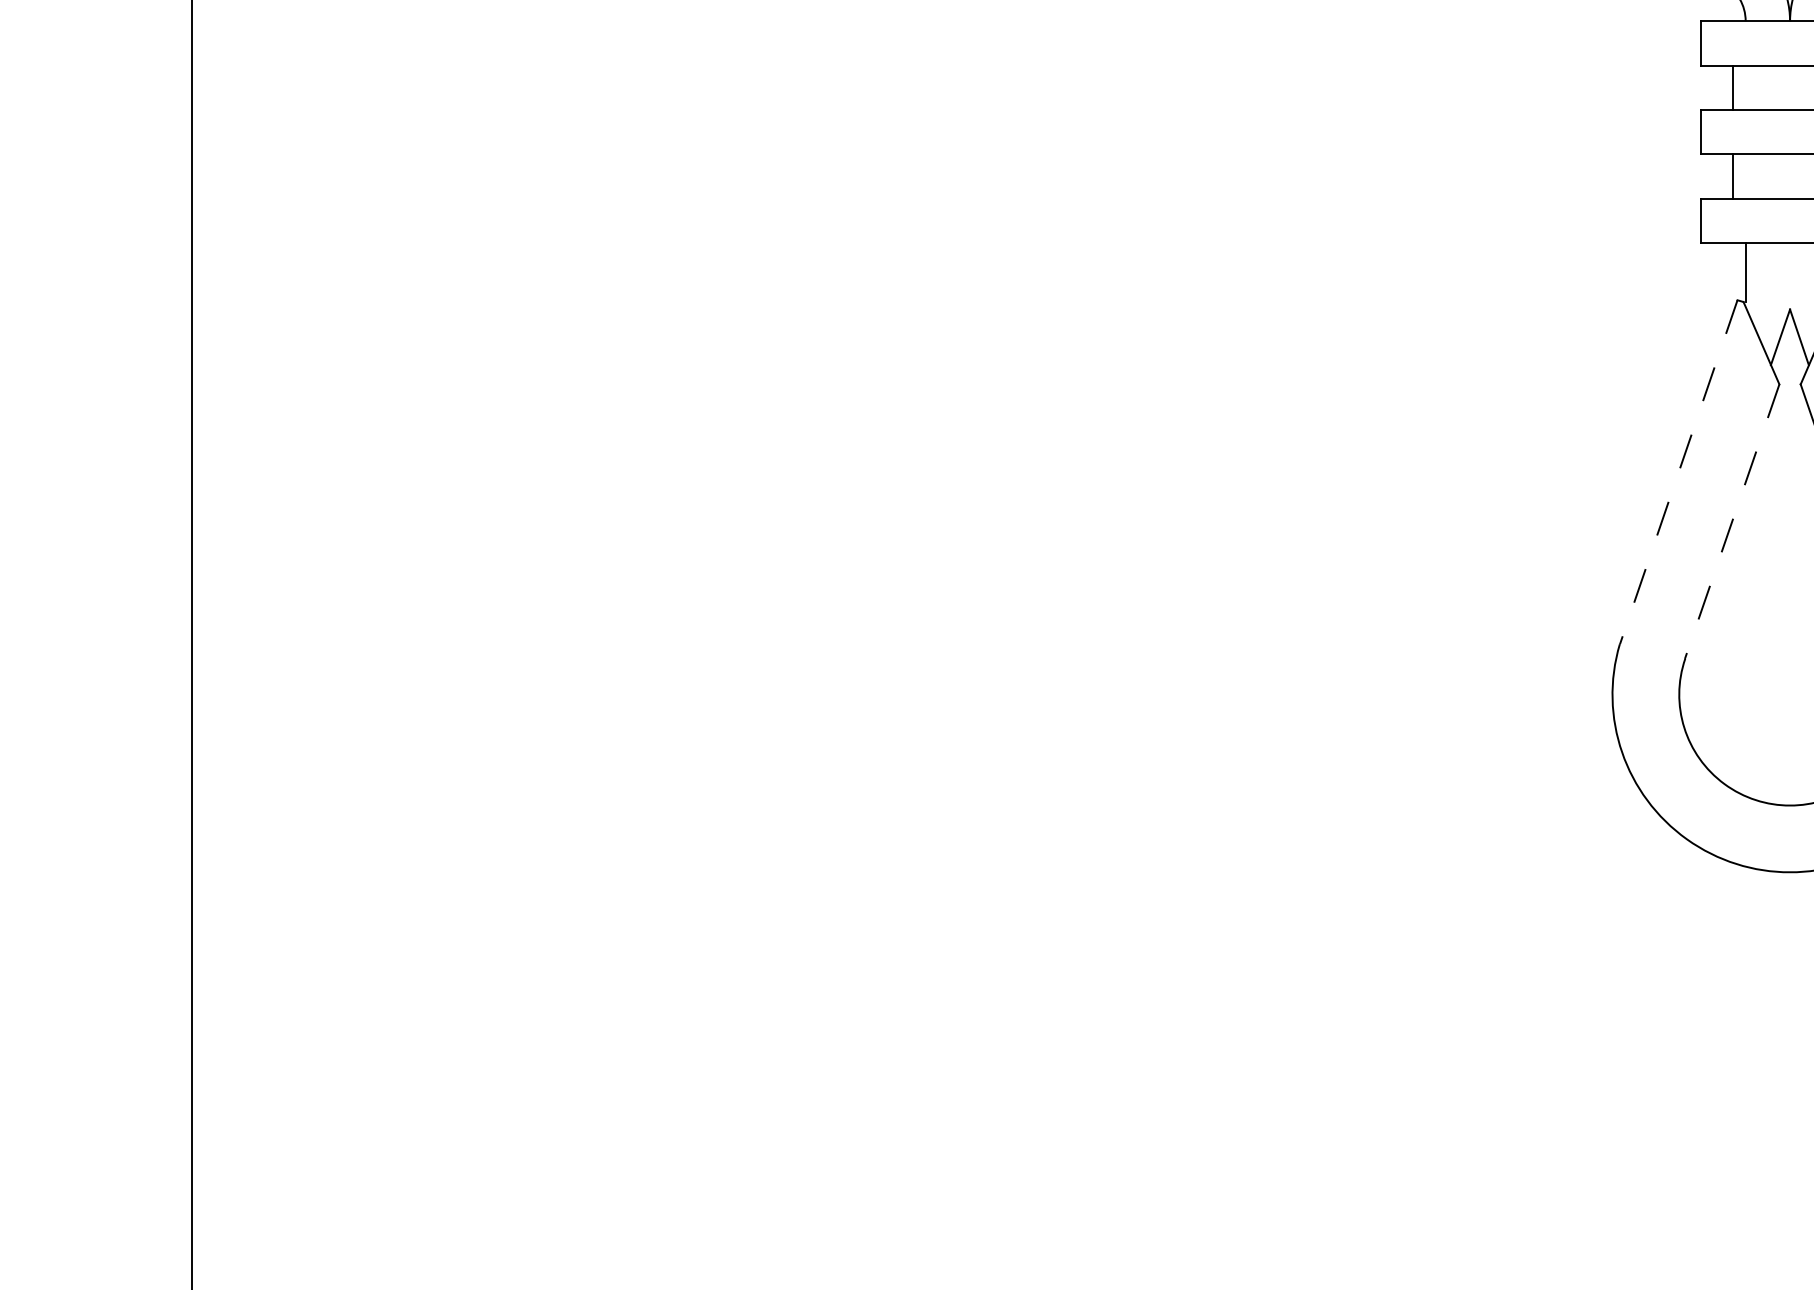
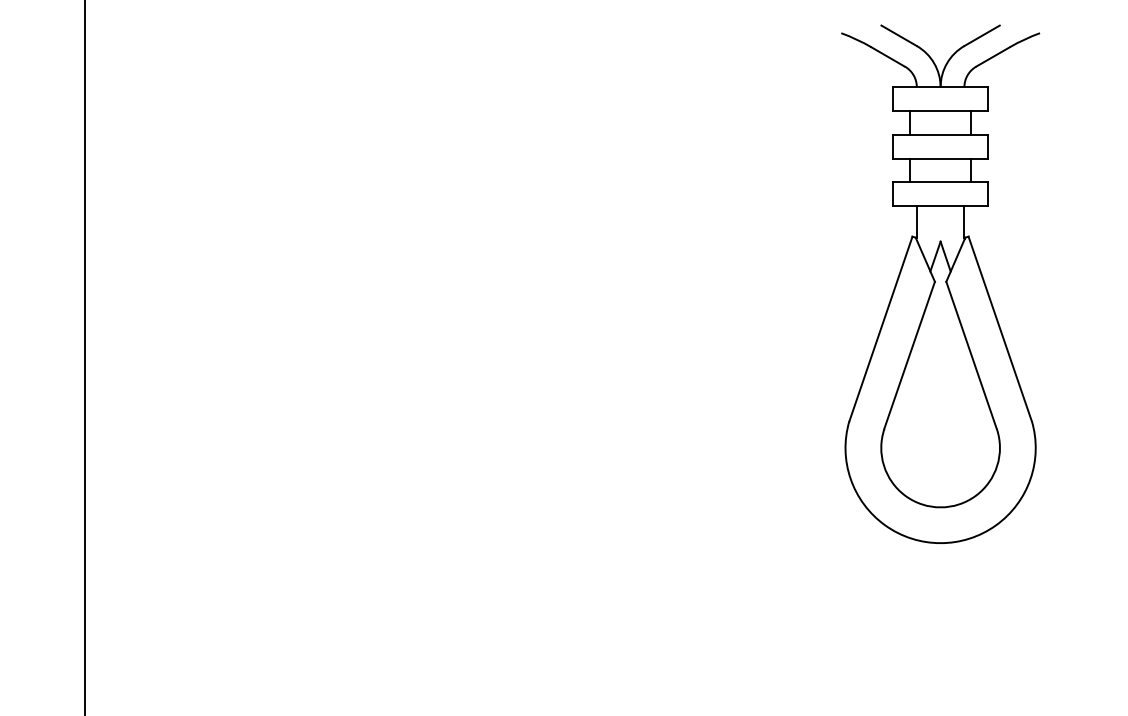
line: (1677, 473) -> (880, 329), dashed -> solid
line: (1731, 521) -> (909, 355), dashed -> solid

